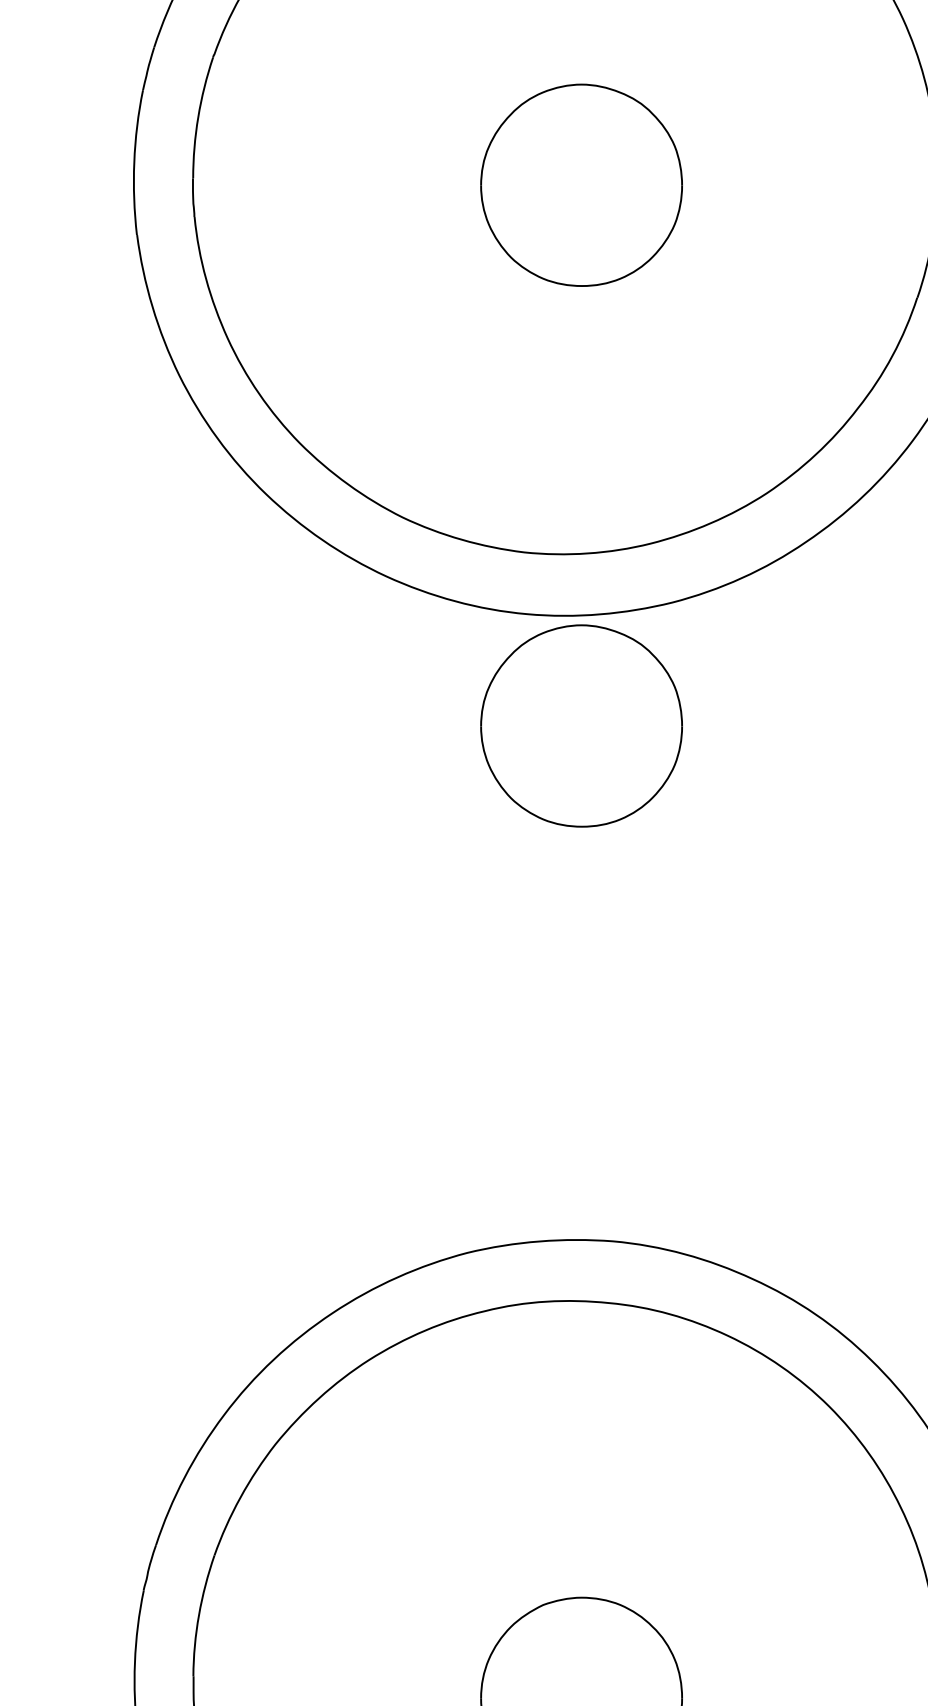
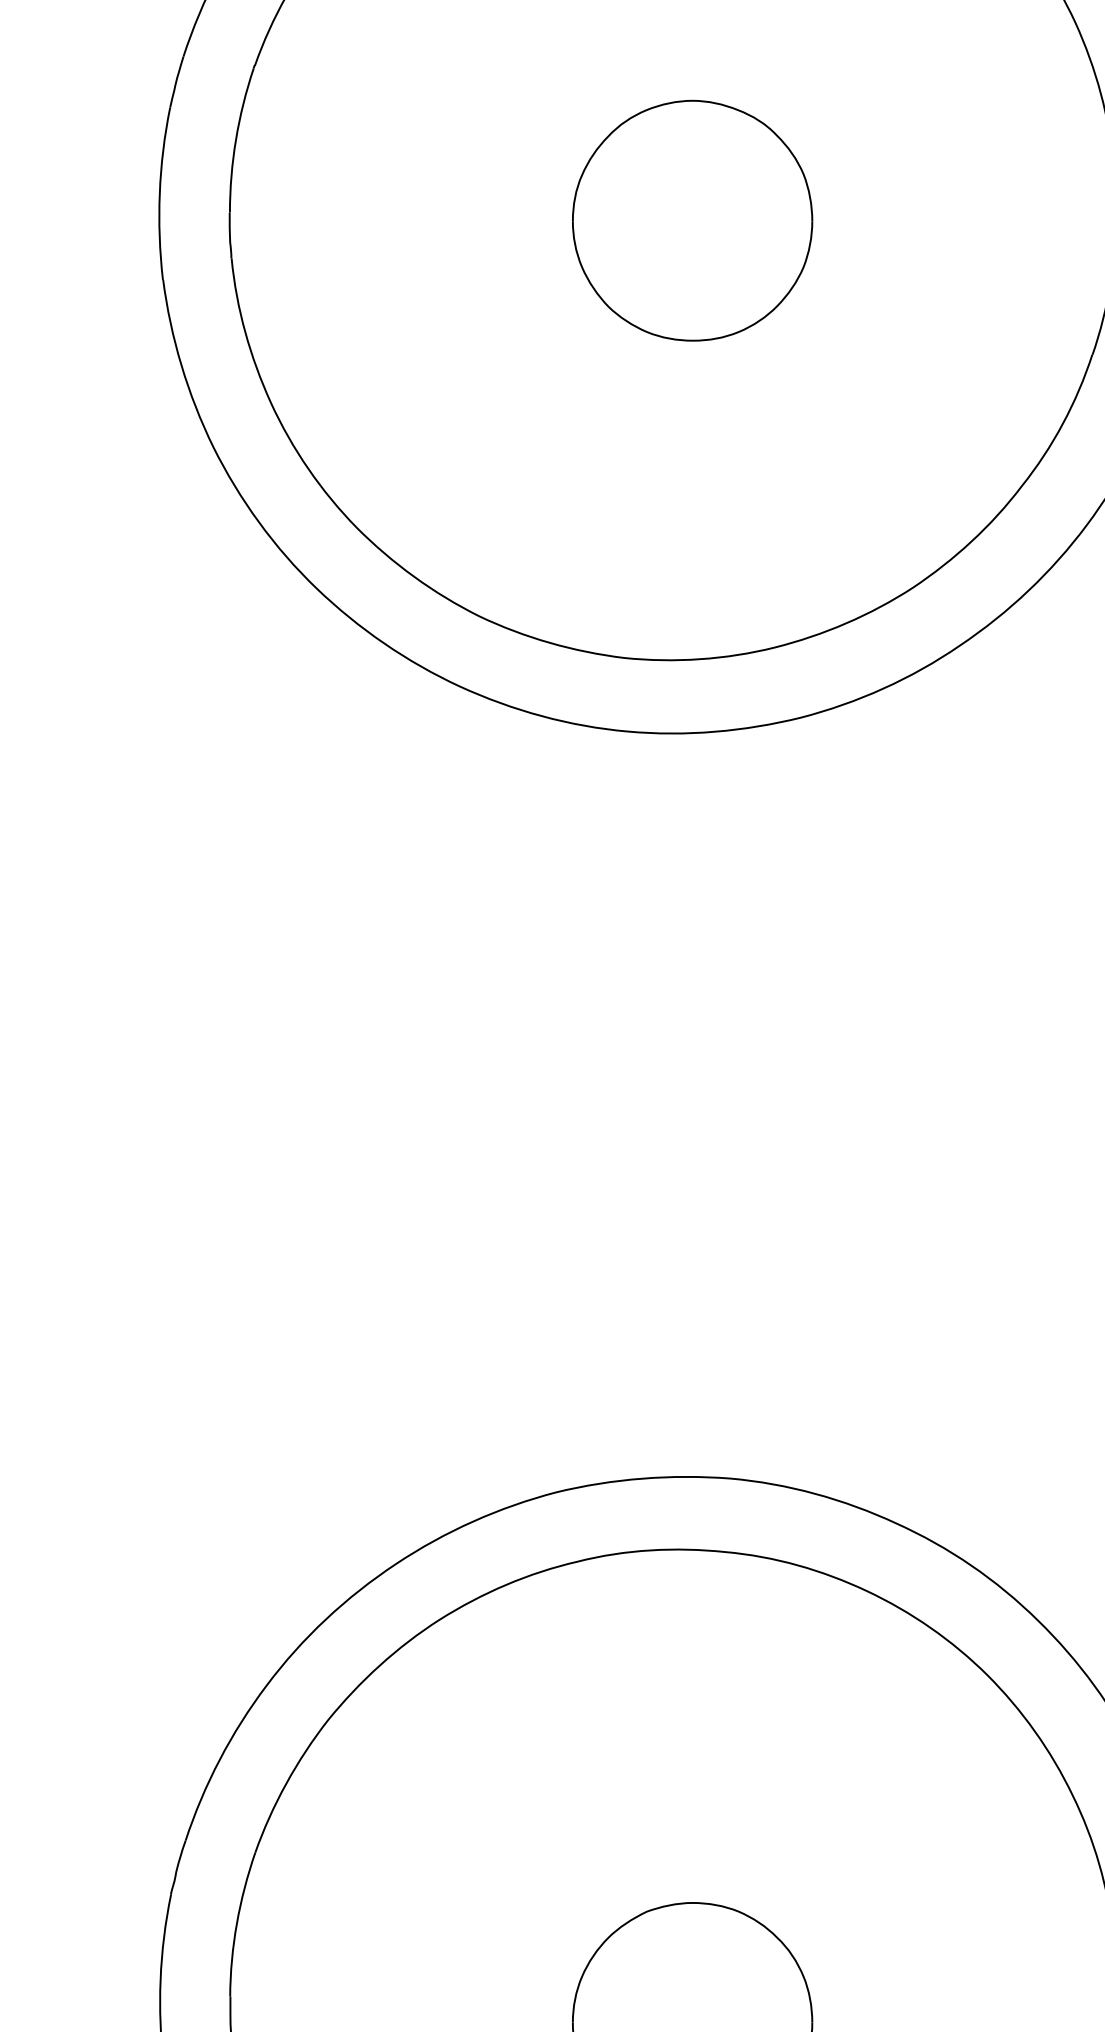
part: (581, 725) -> (692, 864), removed

